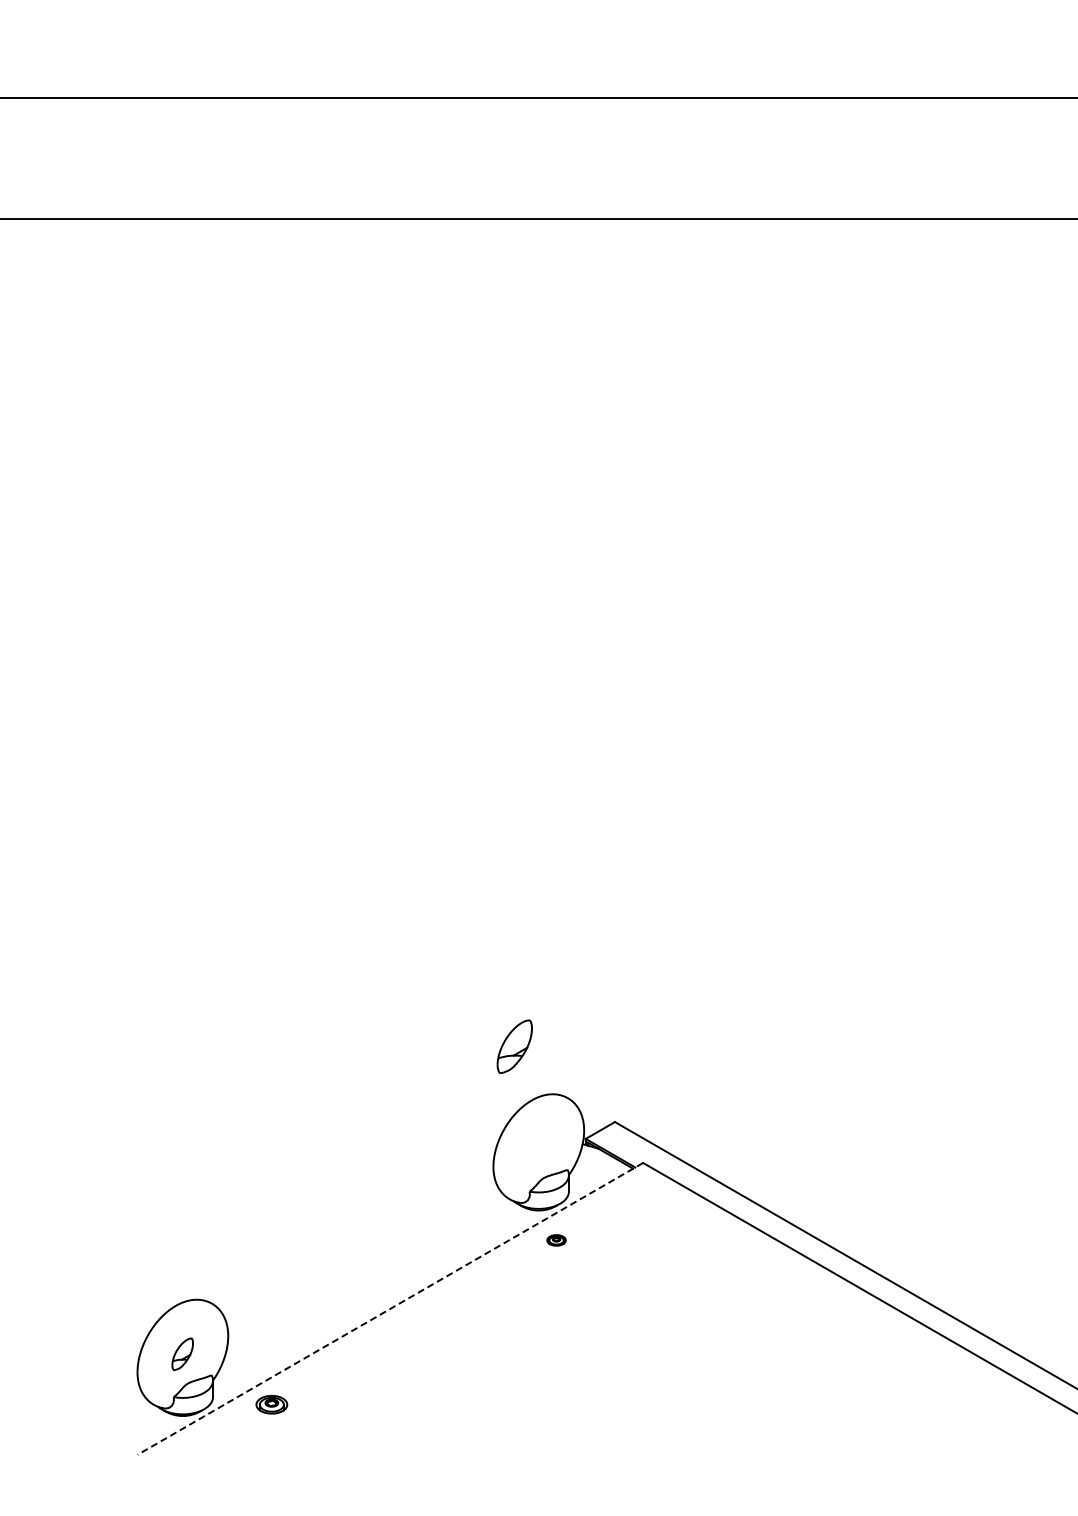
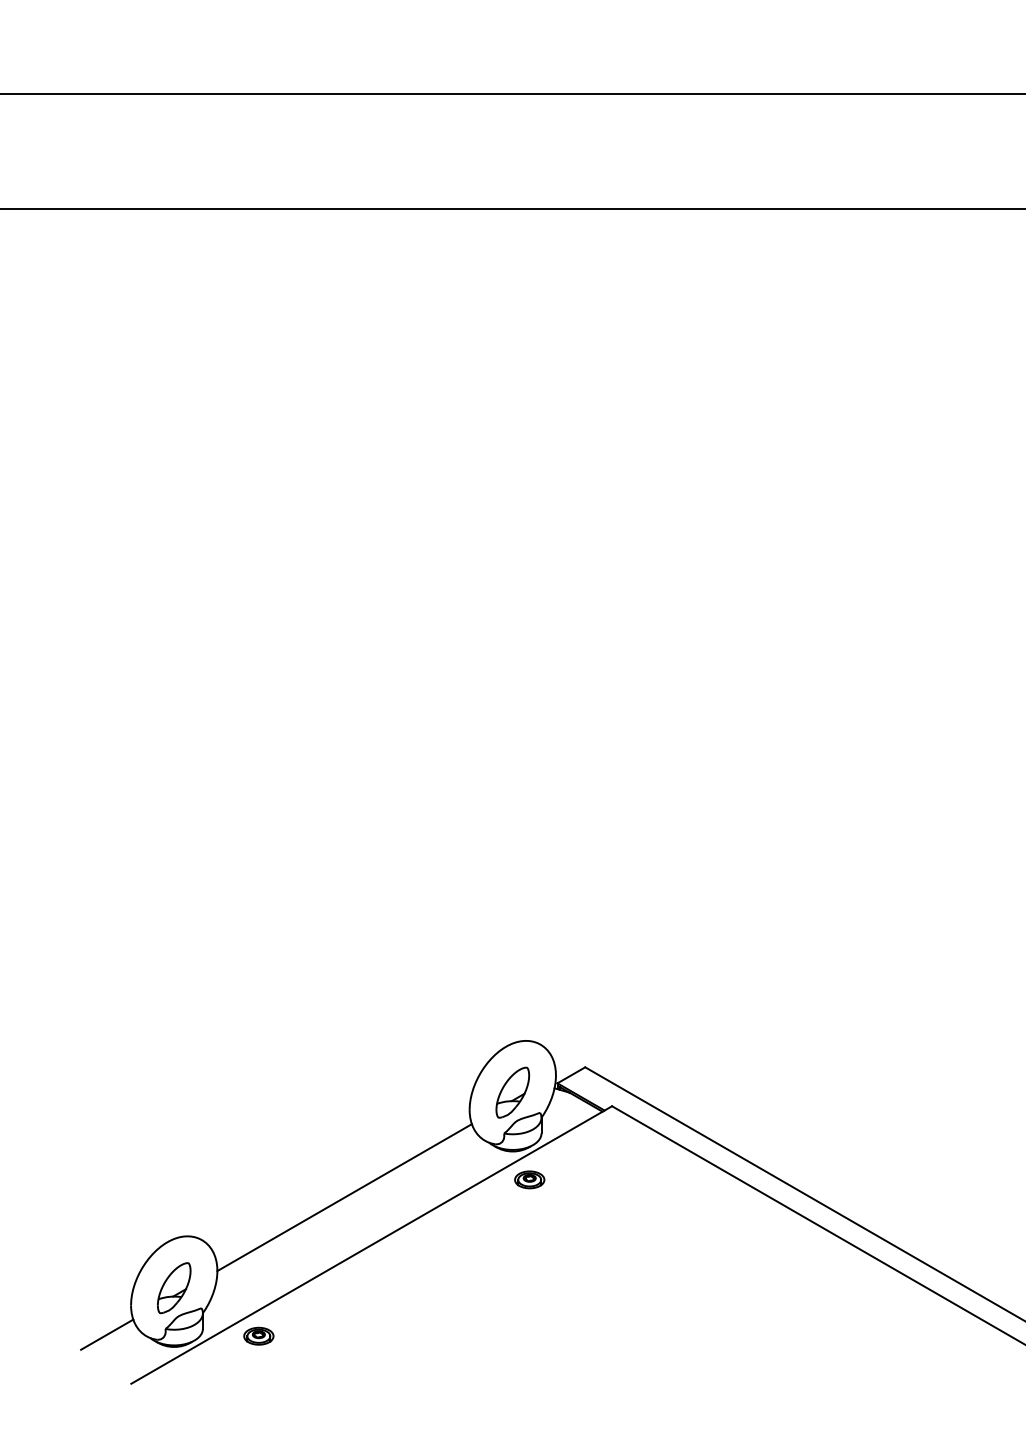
part: (514, 1046) -> (512, 1092), moved
part: (556, 1240) -> (529, 1180), size x1.67
line: (361, 1258) -> (344, 1197), added
line: (390, 1308) -> (371, 1244), dashed -> solid
part: (182, 1354) -> (173, 1288), size x1.67
line: (111, 1402) -> (106, 1334), added

